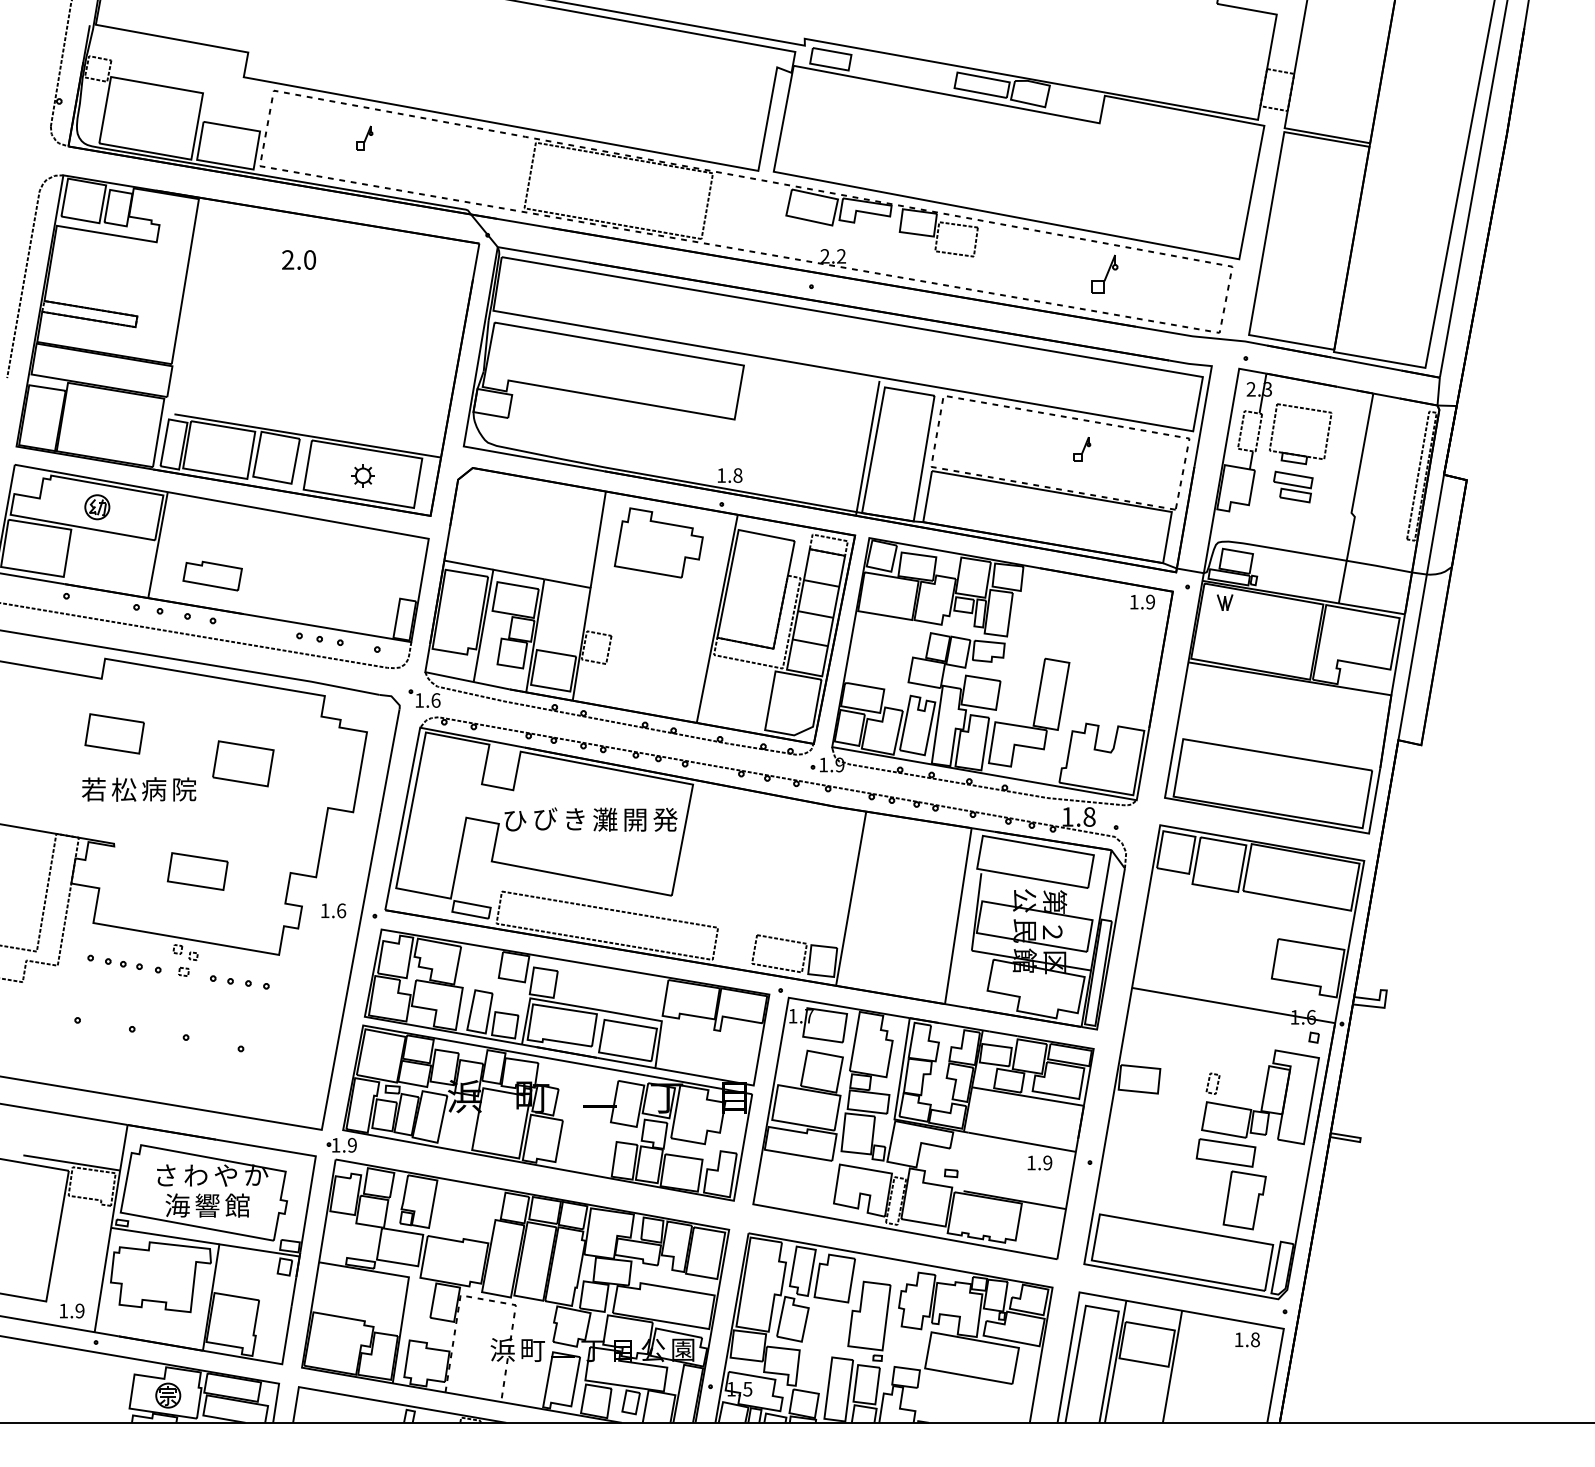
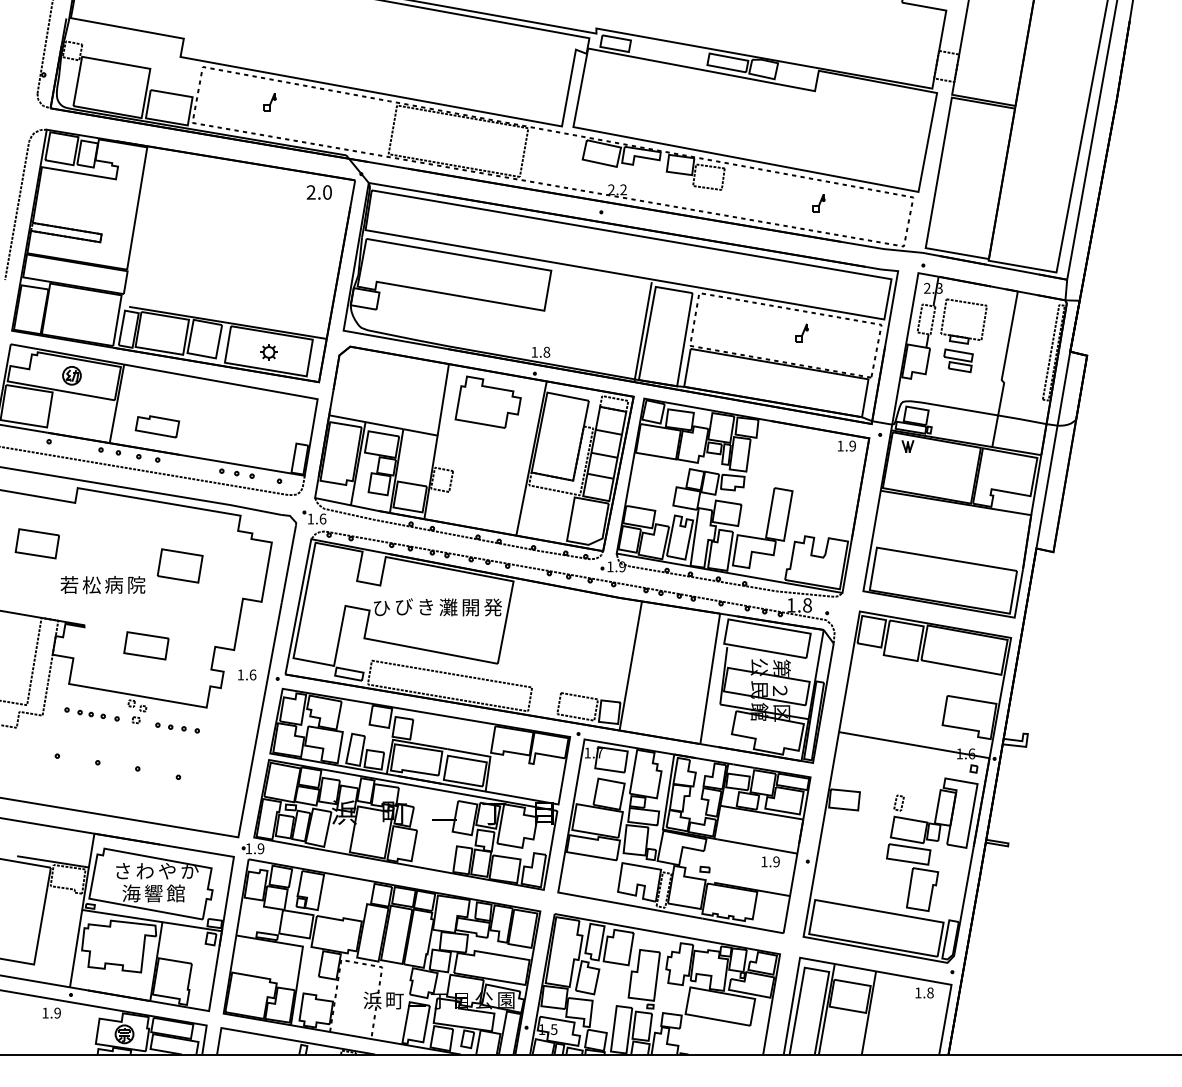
text: (298, 259) -> (318, 192), moved
part: (1104, 274) -> (818, 203), size x0.62
part: (114, 733) -> (37, 543), moved
text: (72, 1310) -> (52, 1012), moved

